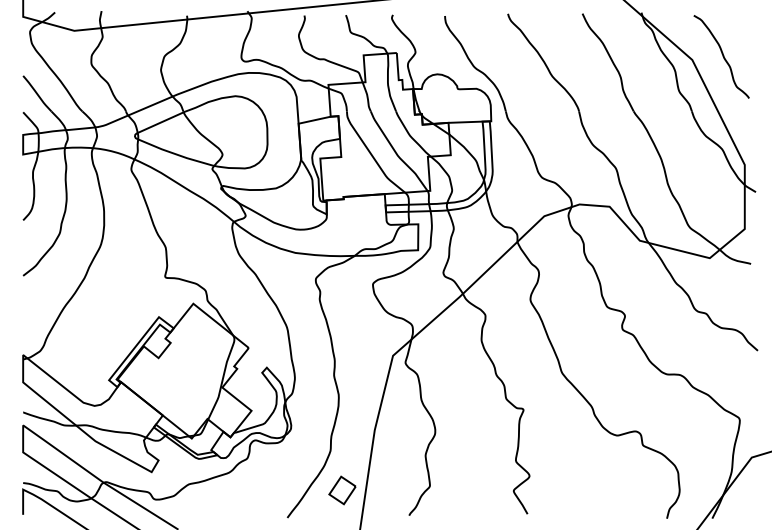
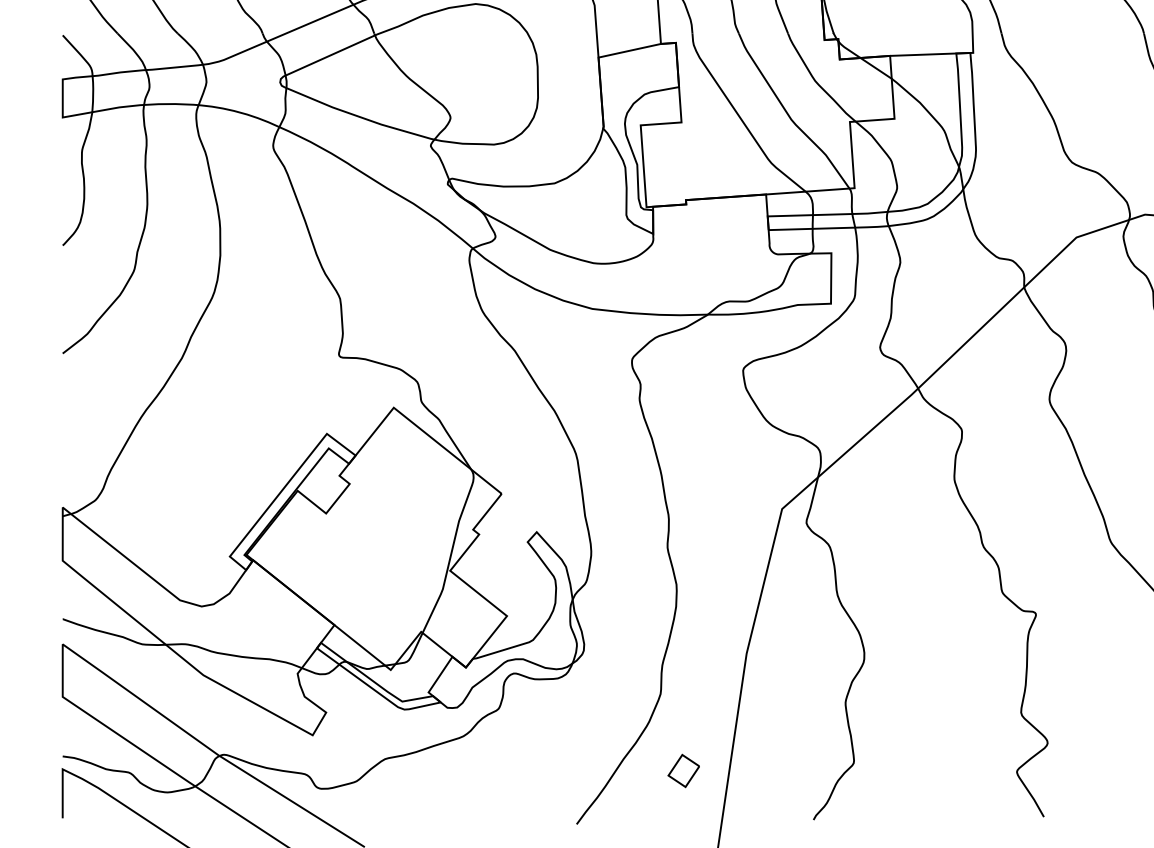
part: (342, 490) -> (683, 771), size x0.6

